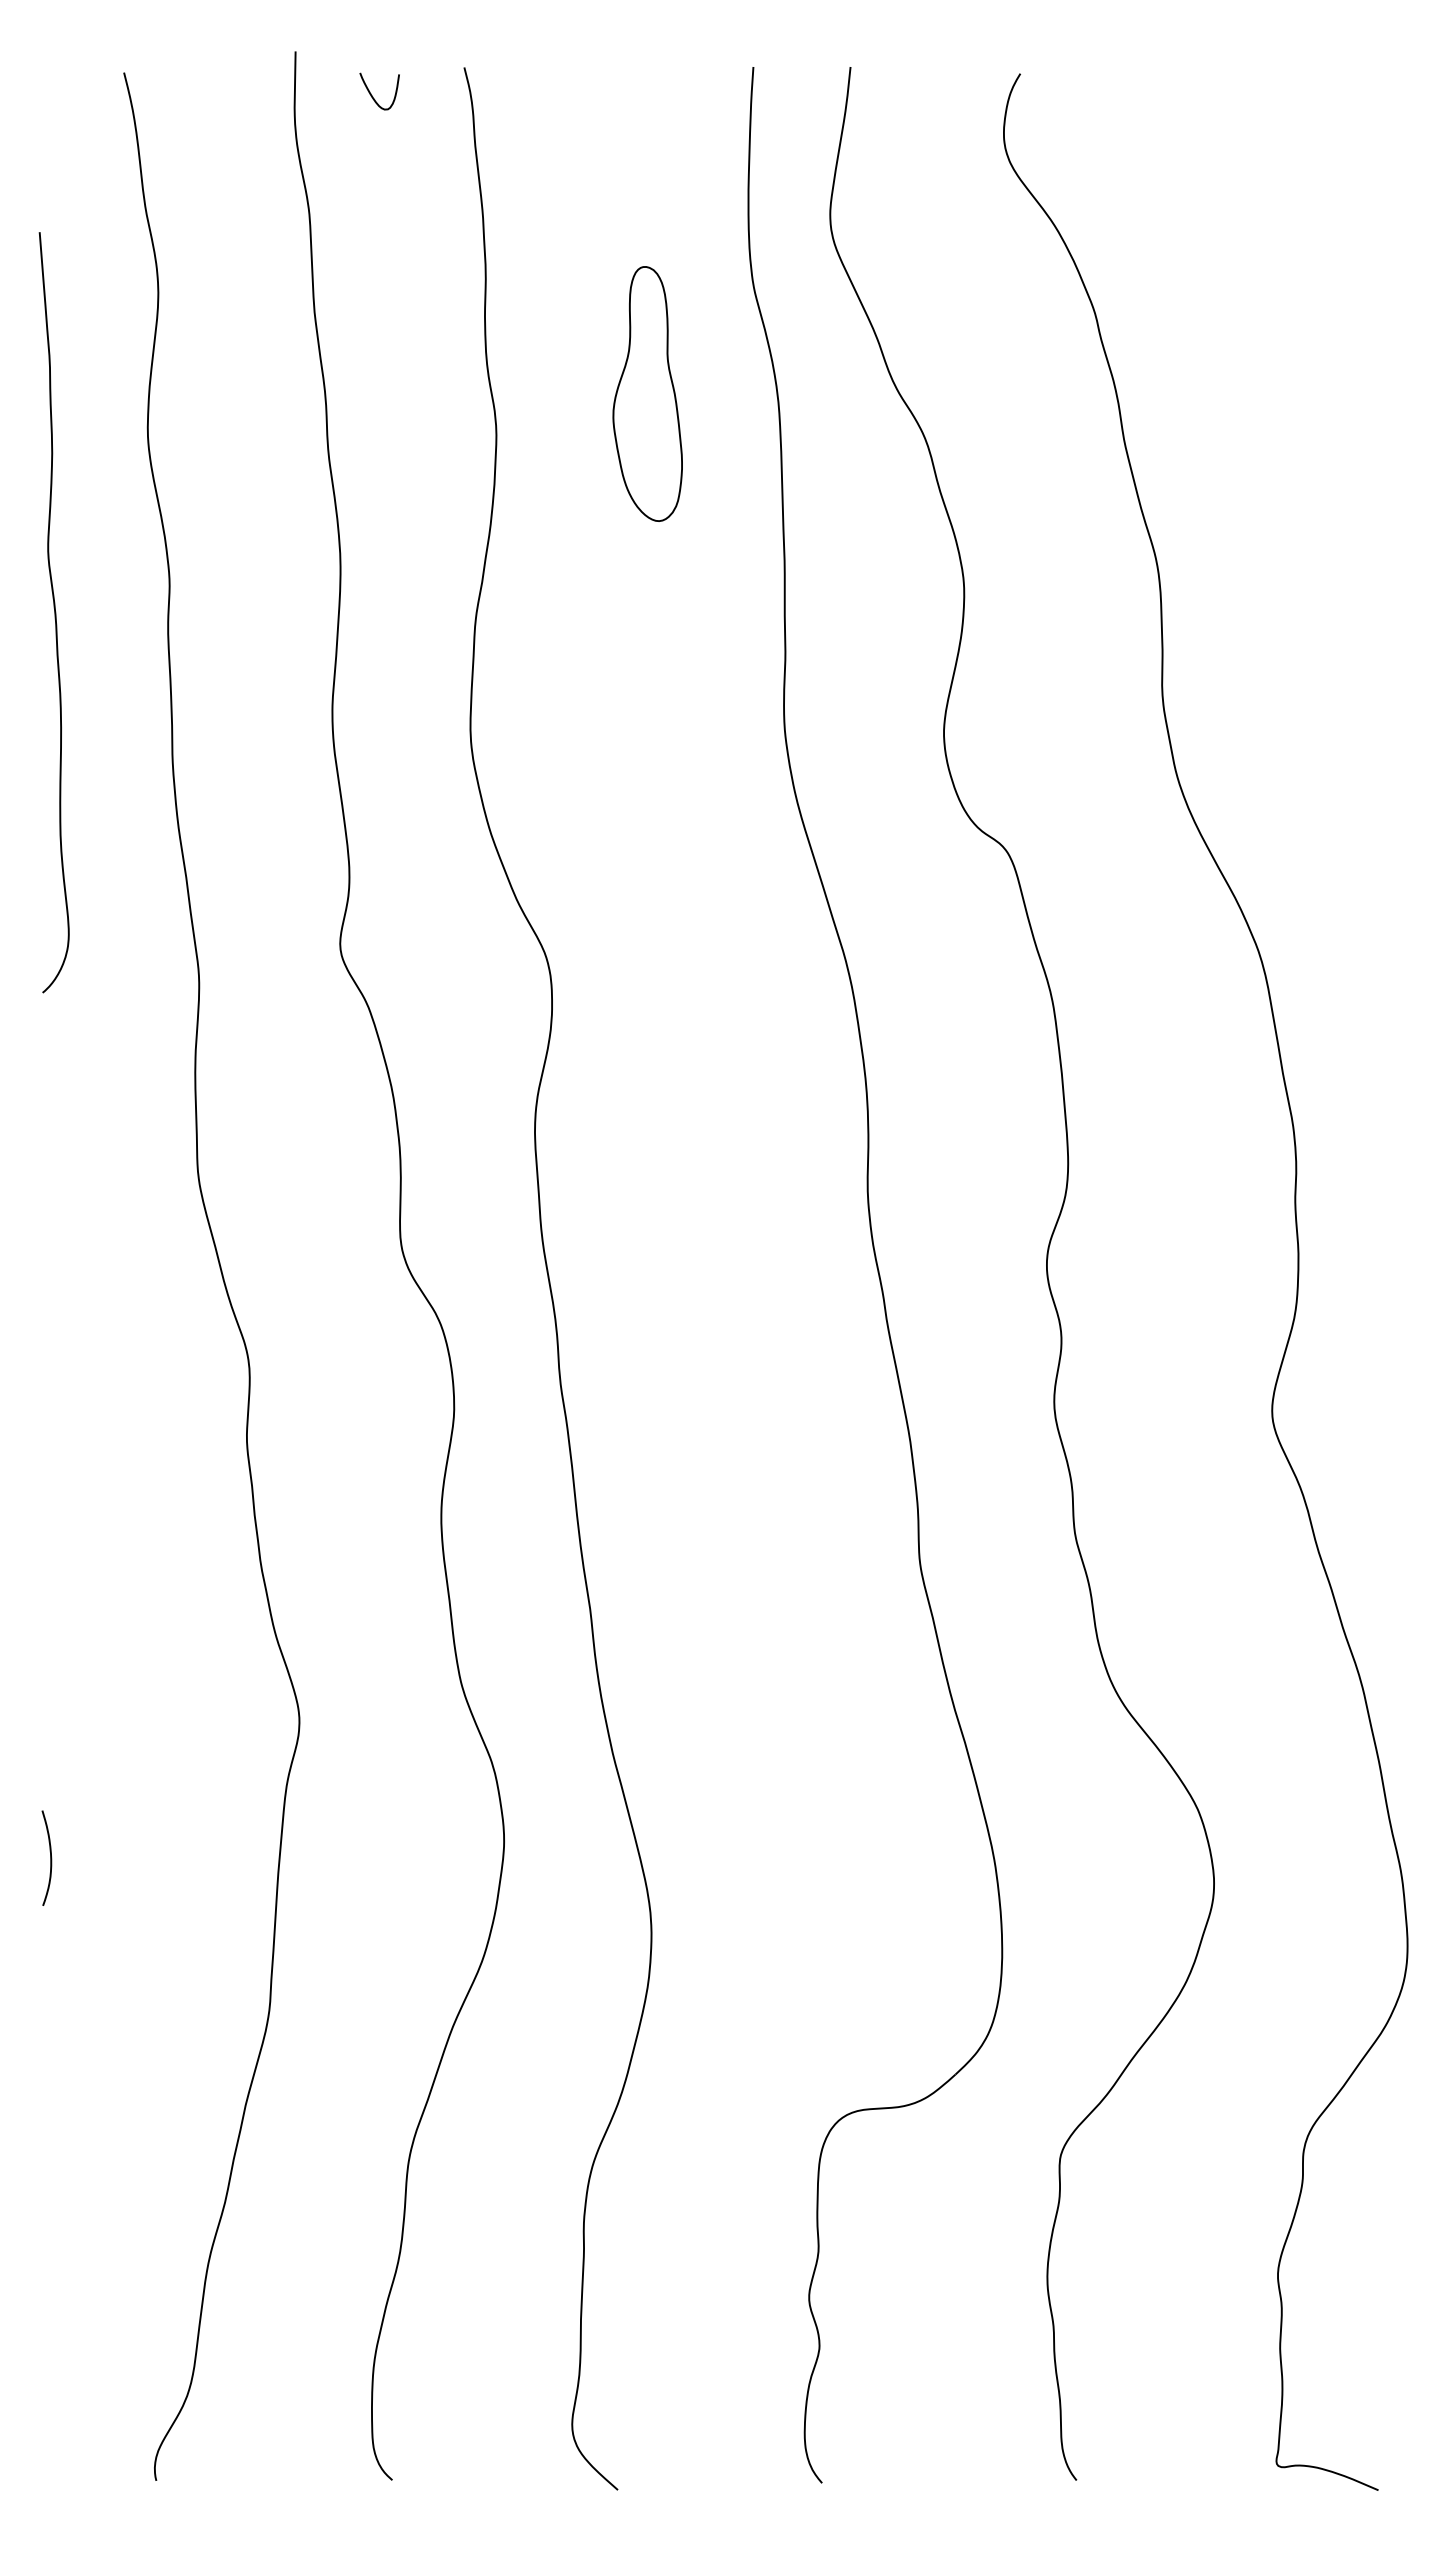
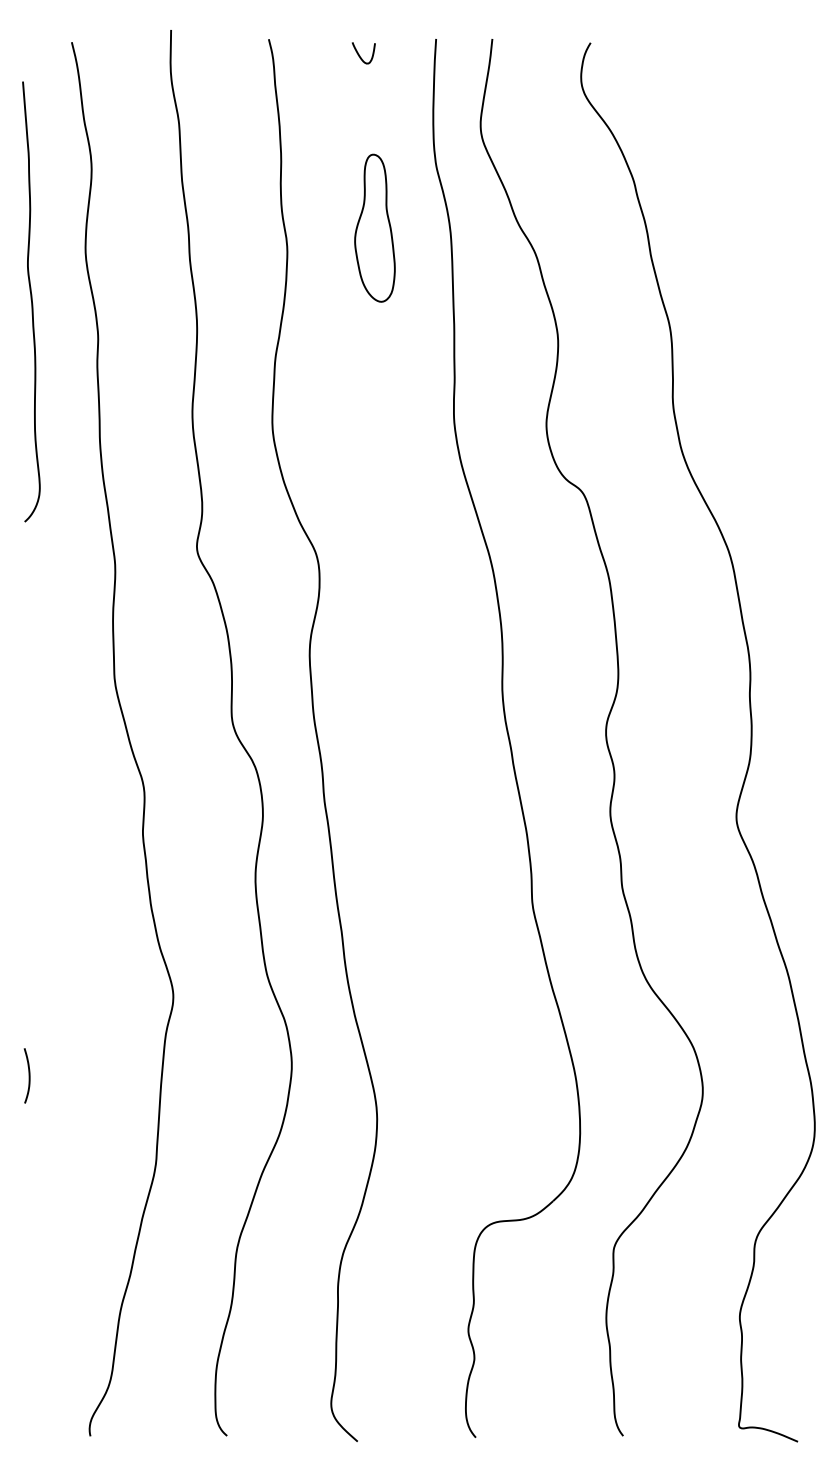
curve: (373, 95) -> (360, 55), moved
curve: (54, 612) -> (31, 301), moved

